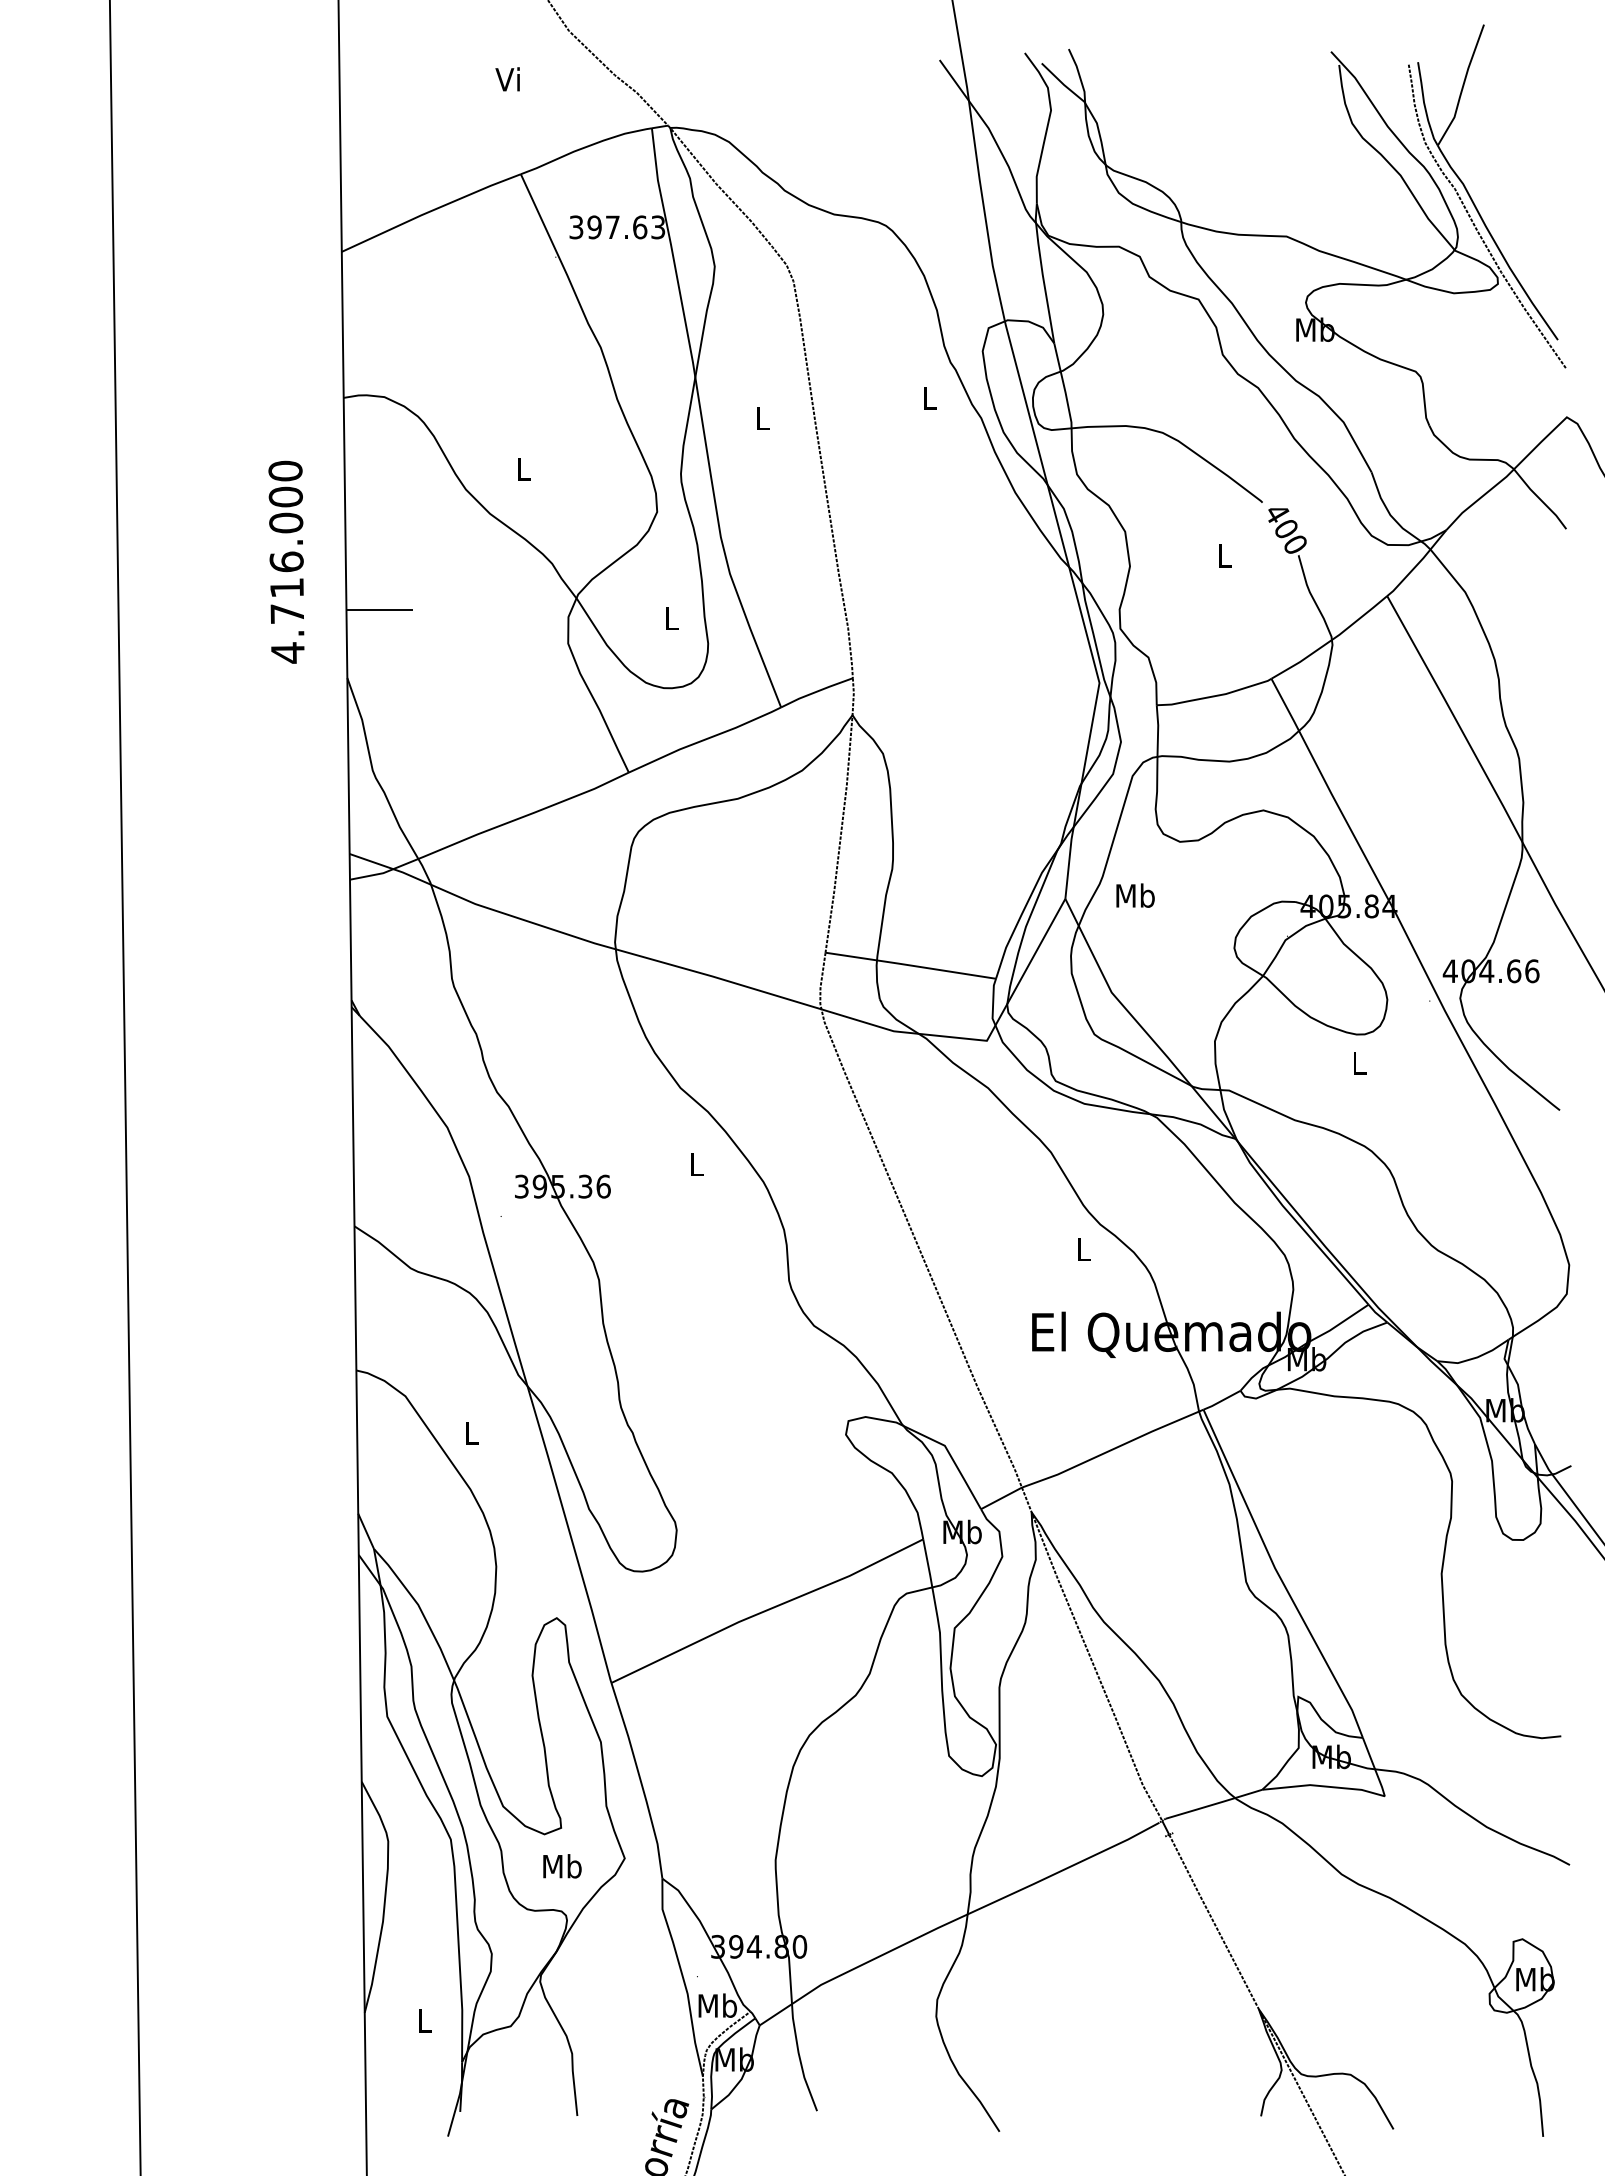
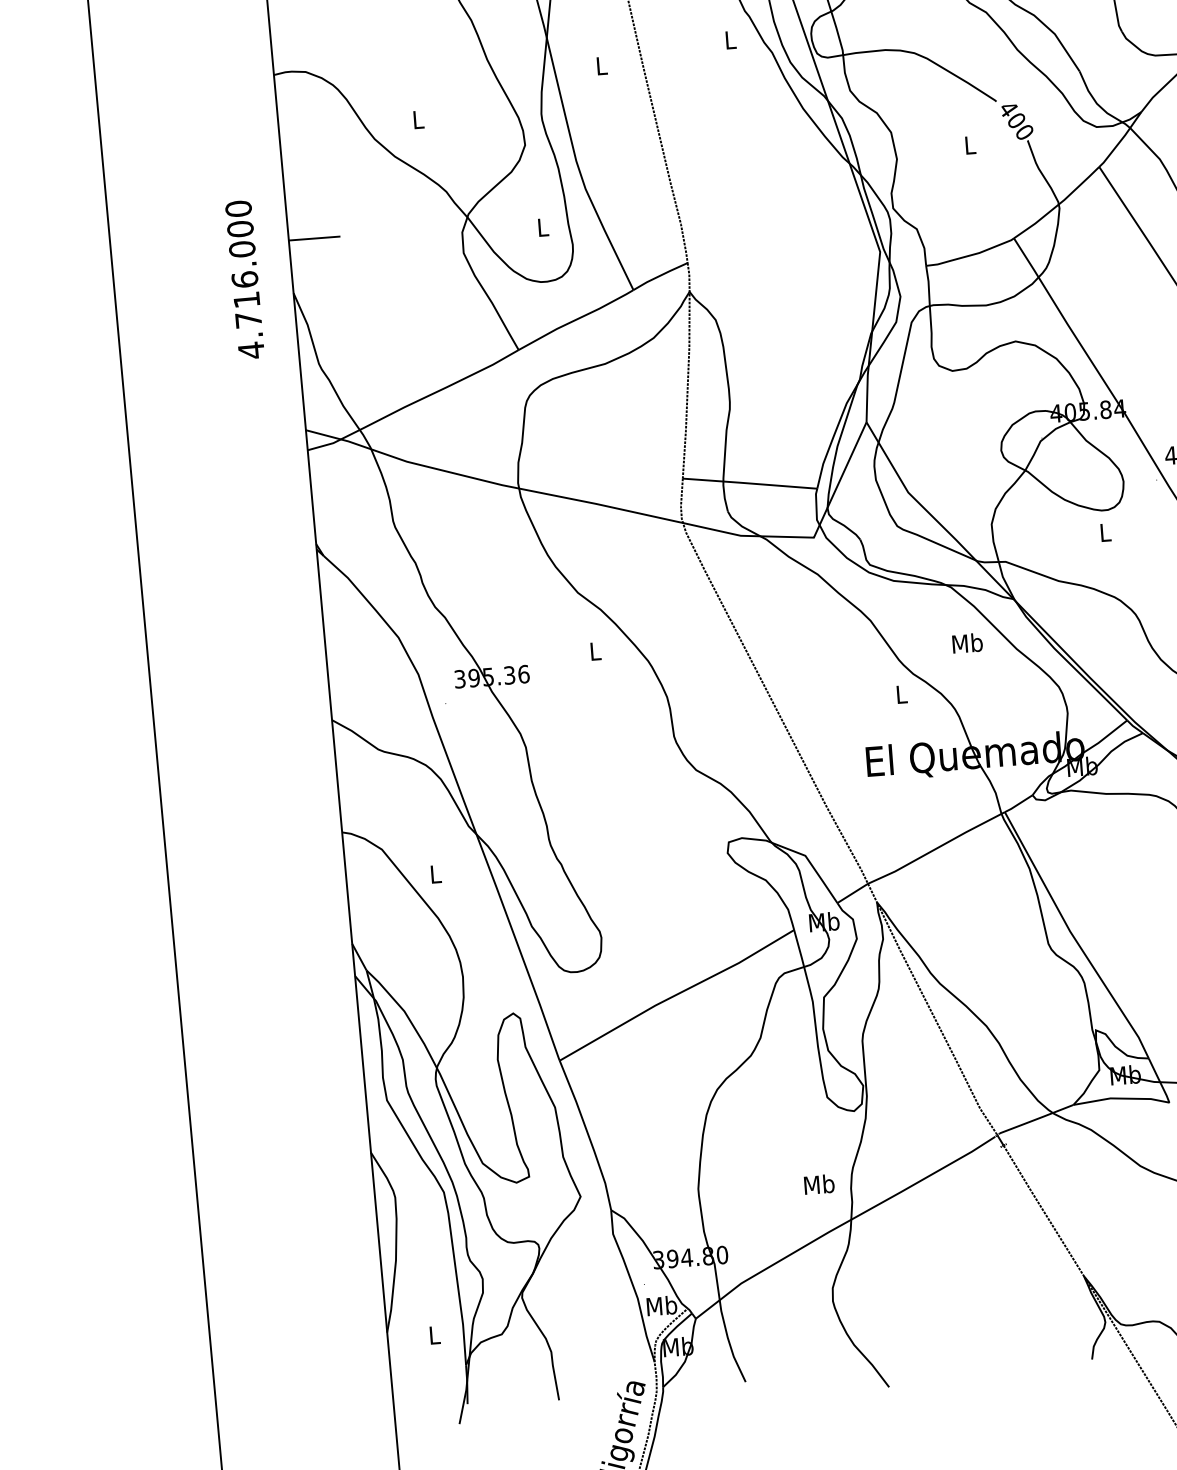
text: (286, 561) -> (244, 279), moved
text: (1135, 895) -> (967, 643), moved
text: (562, 1866) -> (819, 1184), moved

